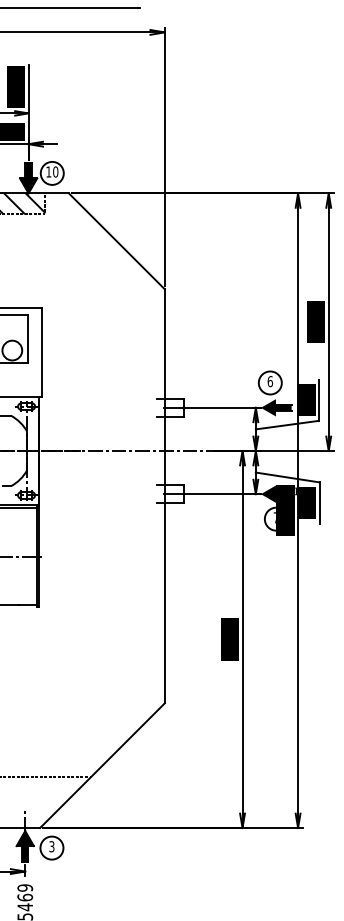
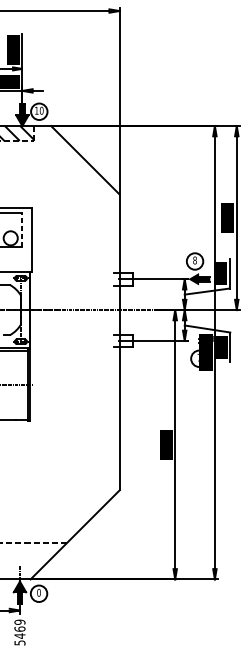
line: (28, 338) -> (22, 229), solid -> dashed
text: (269, 381) -> (194, 260), 6 -> 8
fill: (275, 493) -> (198, 340), removed
text: (51, 846) -> (38, 592), 3 -> 0

